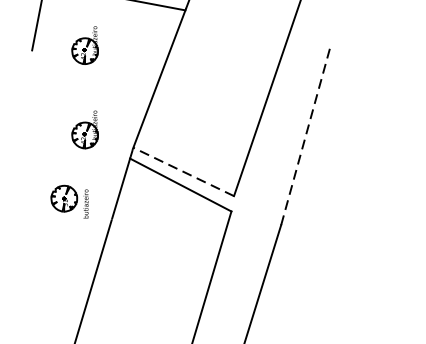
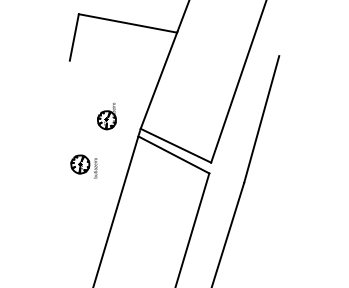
part: (84, 45) -> (106, 57), removed
line: (305, 134) -> (261, 119), dashed -> solid
line: (183, 171) -> (175, 145), dashed -> solid
part: (68, 201) -> (83, 166), moved

